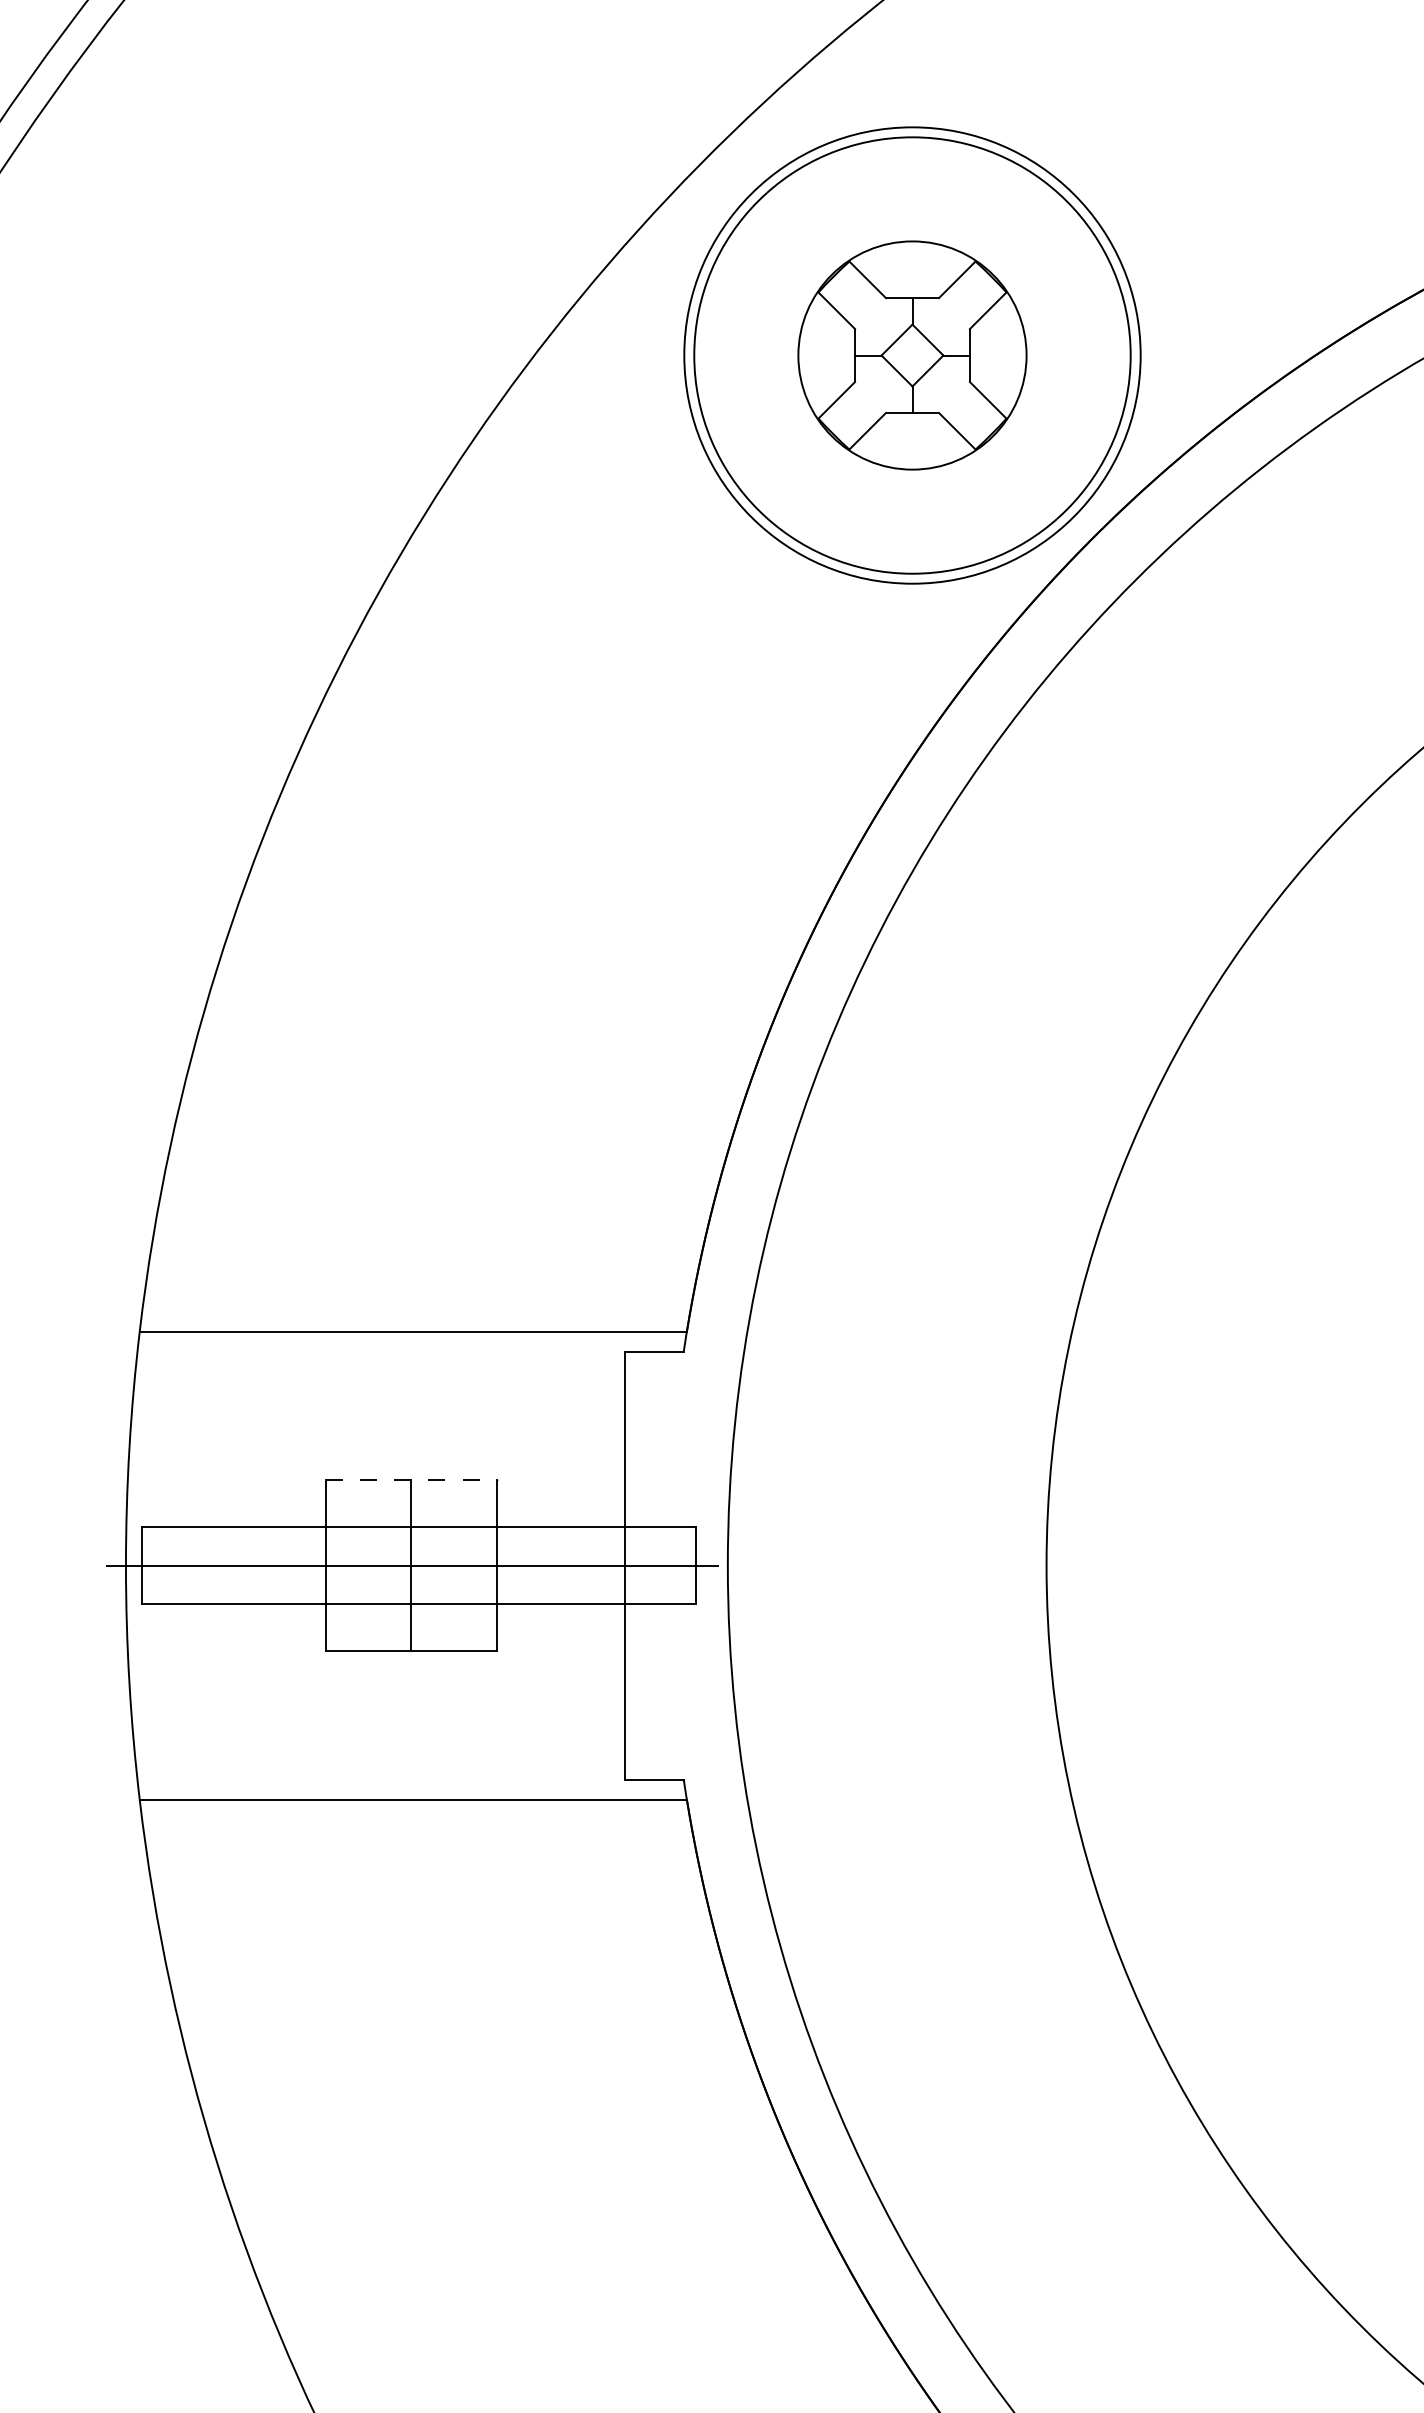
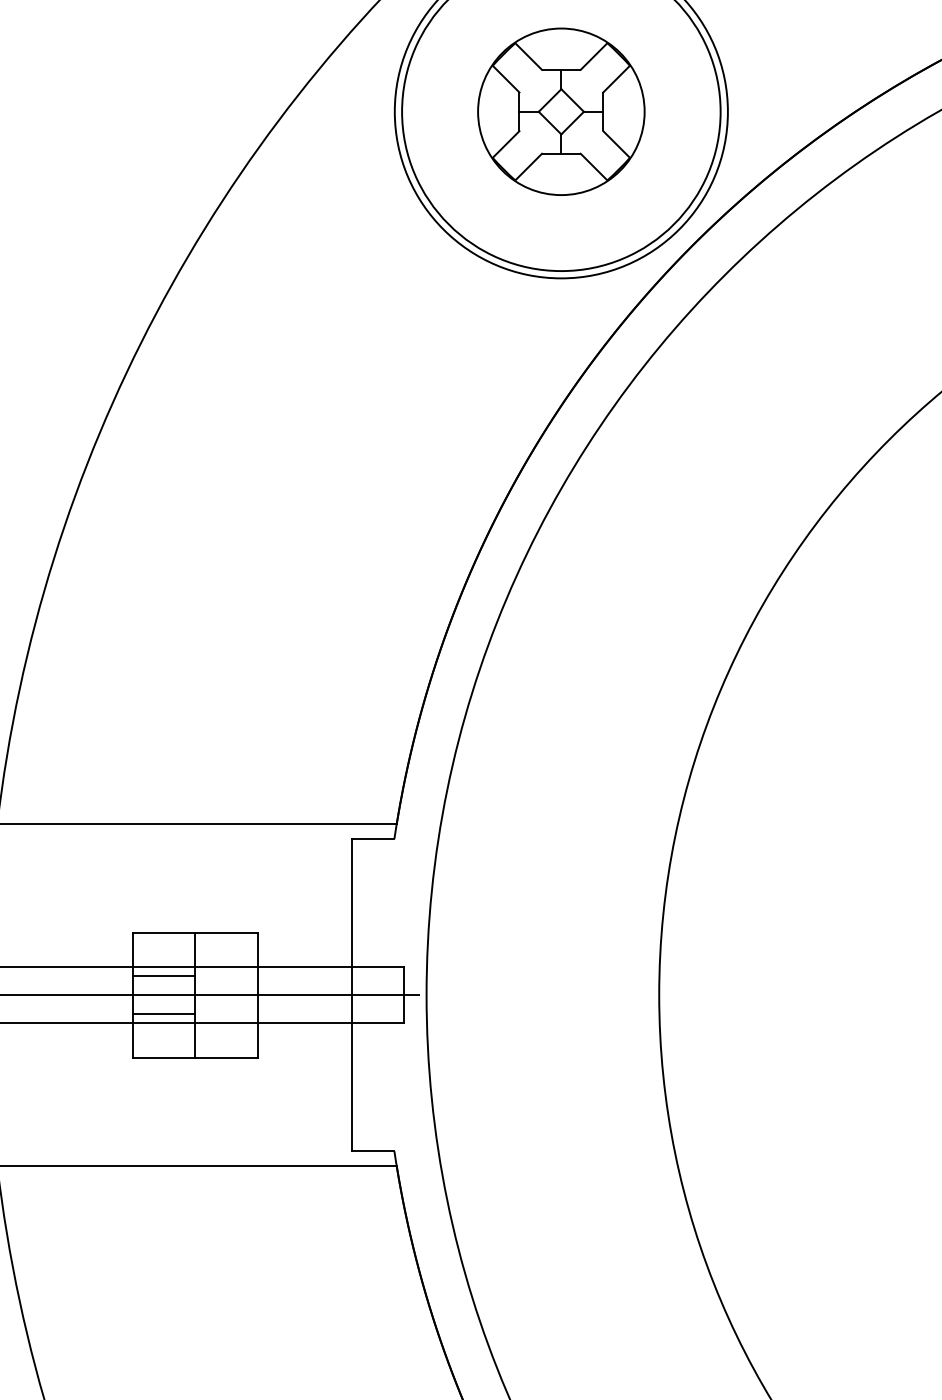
line: (411, 1480) -> (195, 932), dashed -> solid
line: (368, 1539) -> (164, 976), added
line: (368, 1591) -> (164, 1013), added

